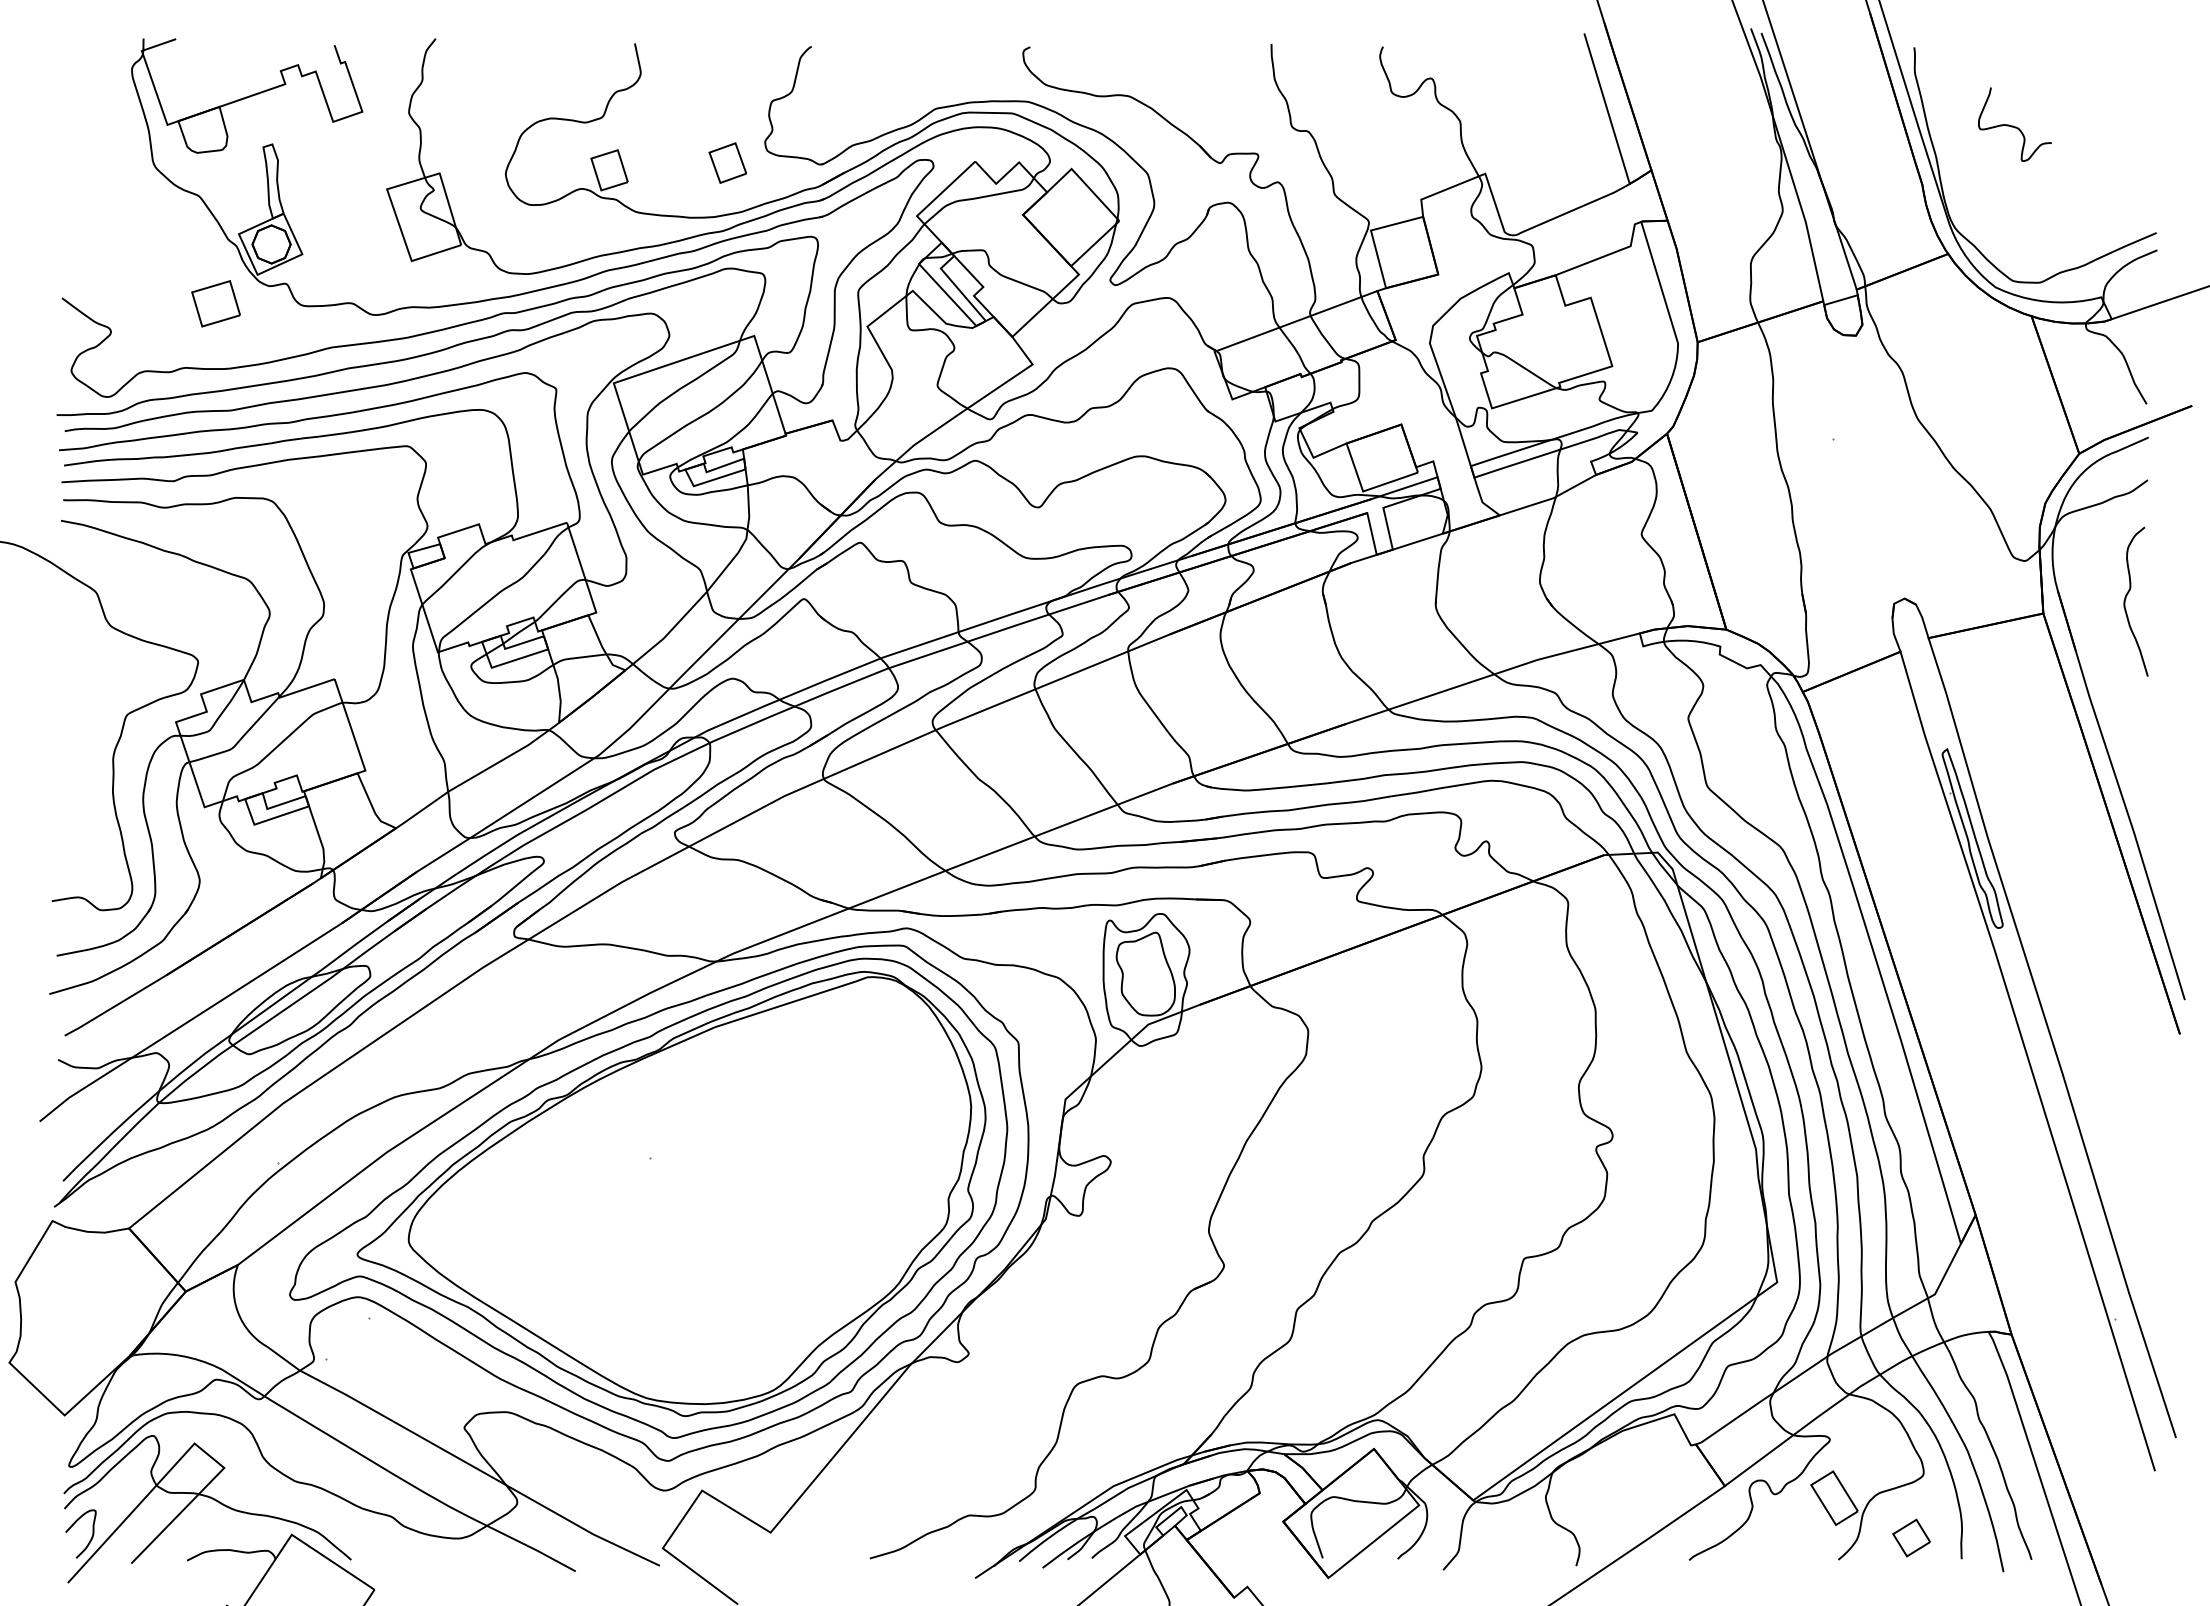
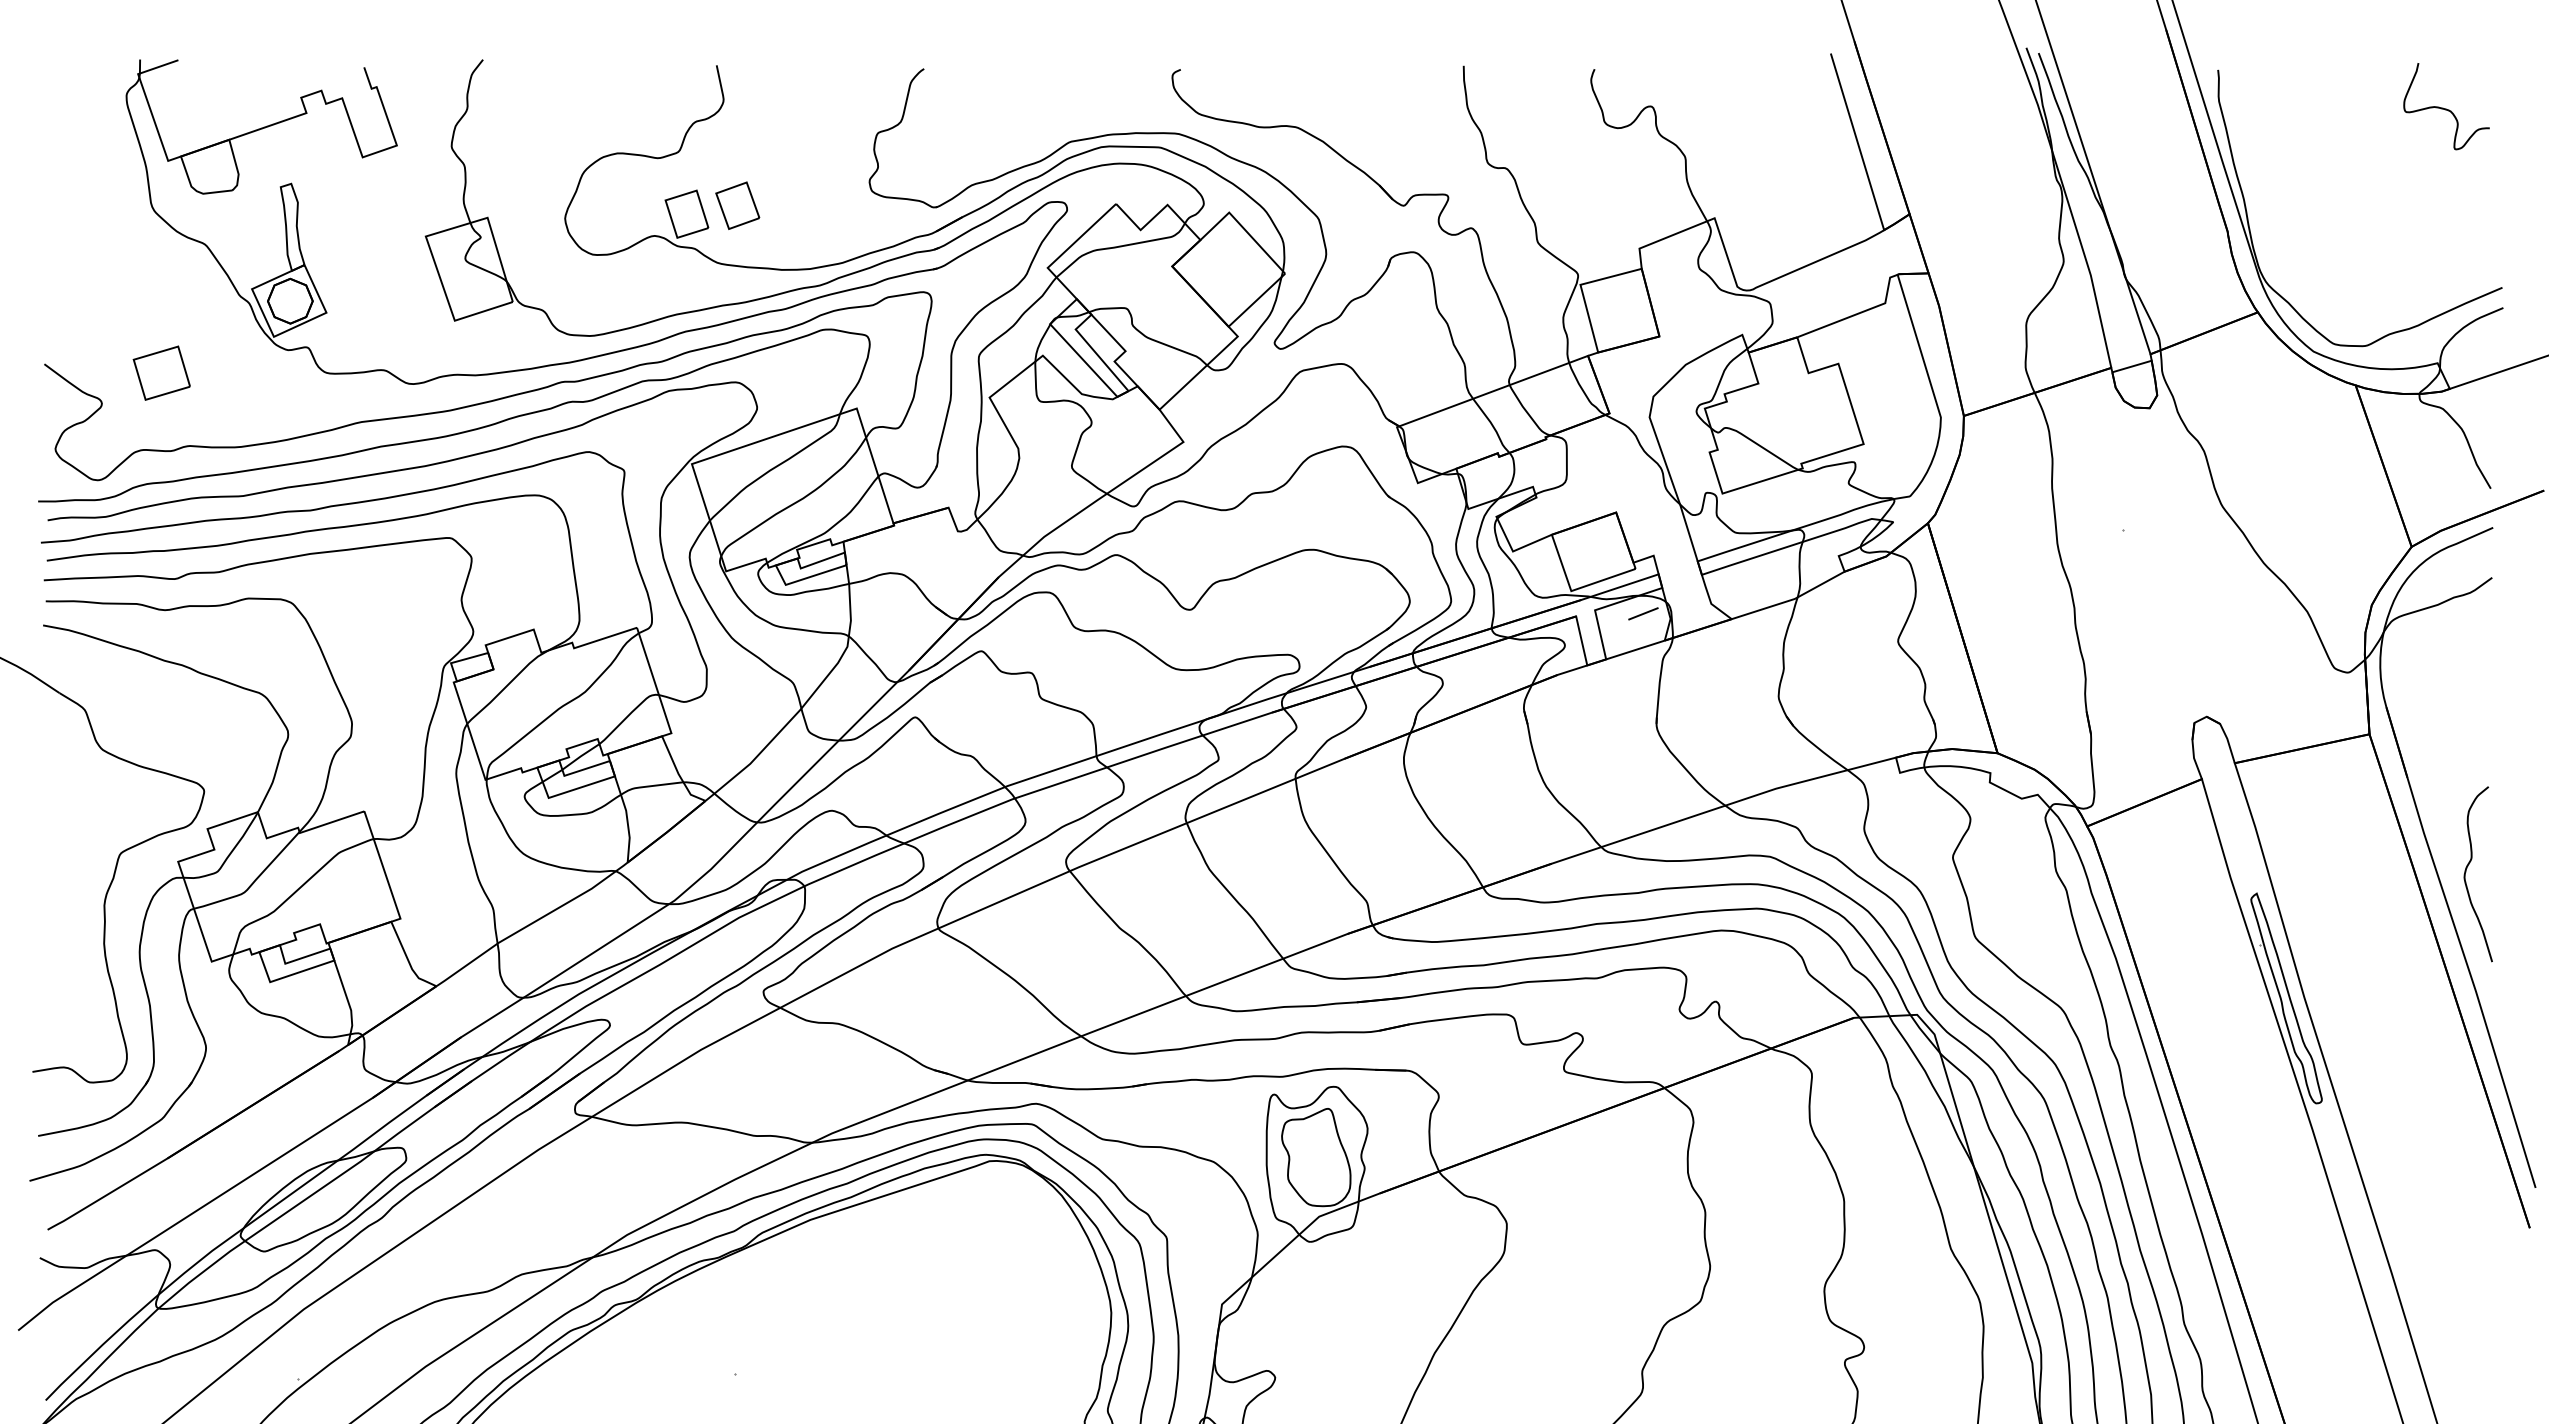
curve: (2013, 125) -> (2444, 107), moved
part: (727, 162) -> (737, 205), moved
part: (215, 303) -> (161, 372), moved
line: (1424, 510) -> (1643, 613), added
curve: (2126, 598) -> (2467, 870), moved

